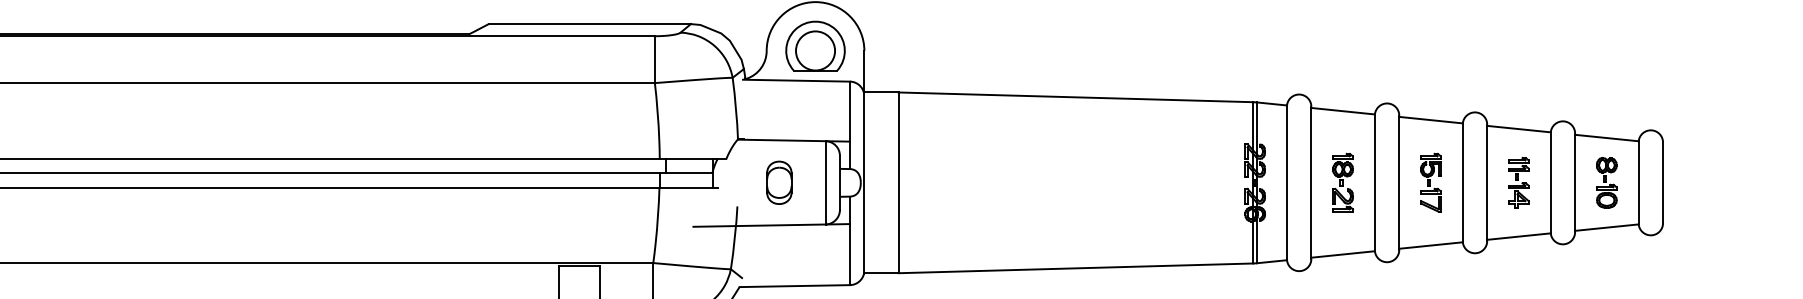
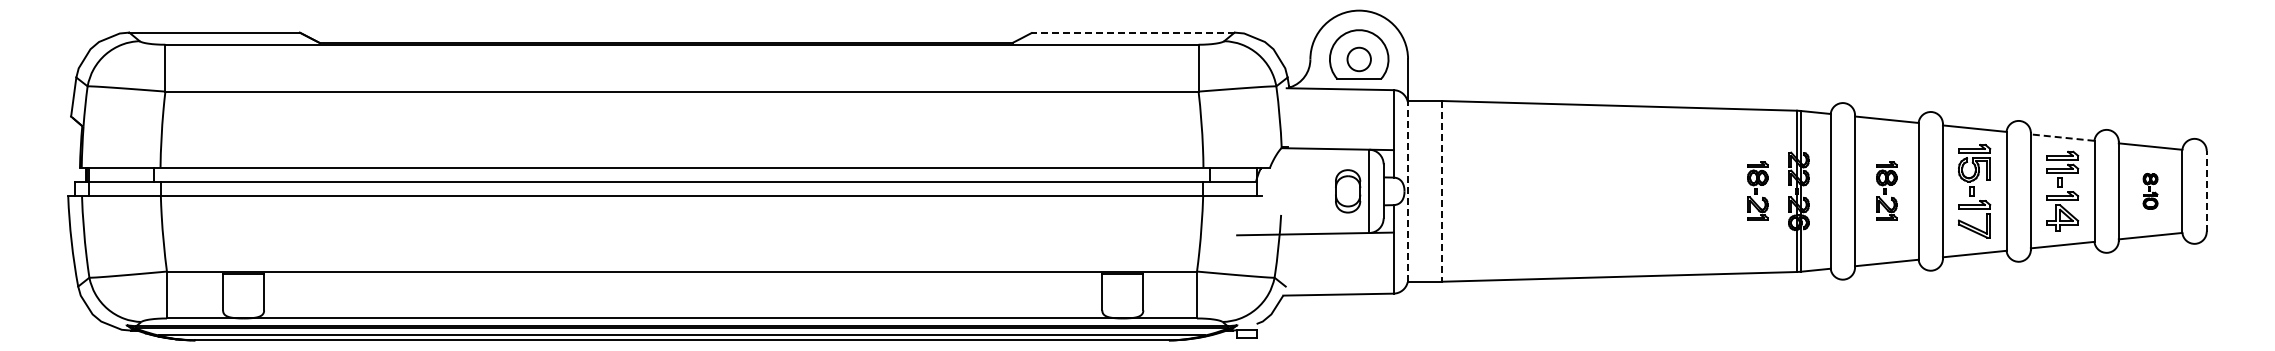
line: (589, 23) -> (1133, 32), solid -> dashed
circle: (814, 50) -> (1358, 59), size x0.6
line: (1518, 128) -> (2062, 137), solid -> dashed
part: (1213, 181) -> (1757, 190), added
part: (1518, 181) -> (2062, 190), size x1.6
line: (1662, 181) -> (2206, 190), solid -> dashed
part: (779, 182) -> (1348, 191), moved
line: (863, 182) -> (1407, 191), solid -> dashed
line: (898, 182) -> (1442, 191), solid -> dashed
part: (1430, 182) -> (1974, 191), size x1.6
part: (1606, 182) -> (2150, 191), size x0.7

